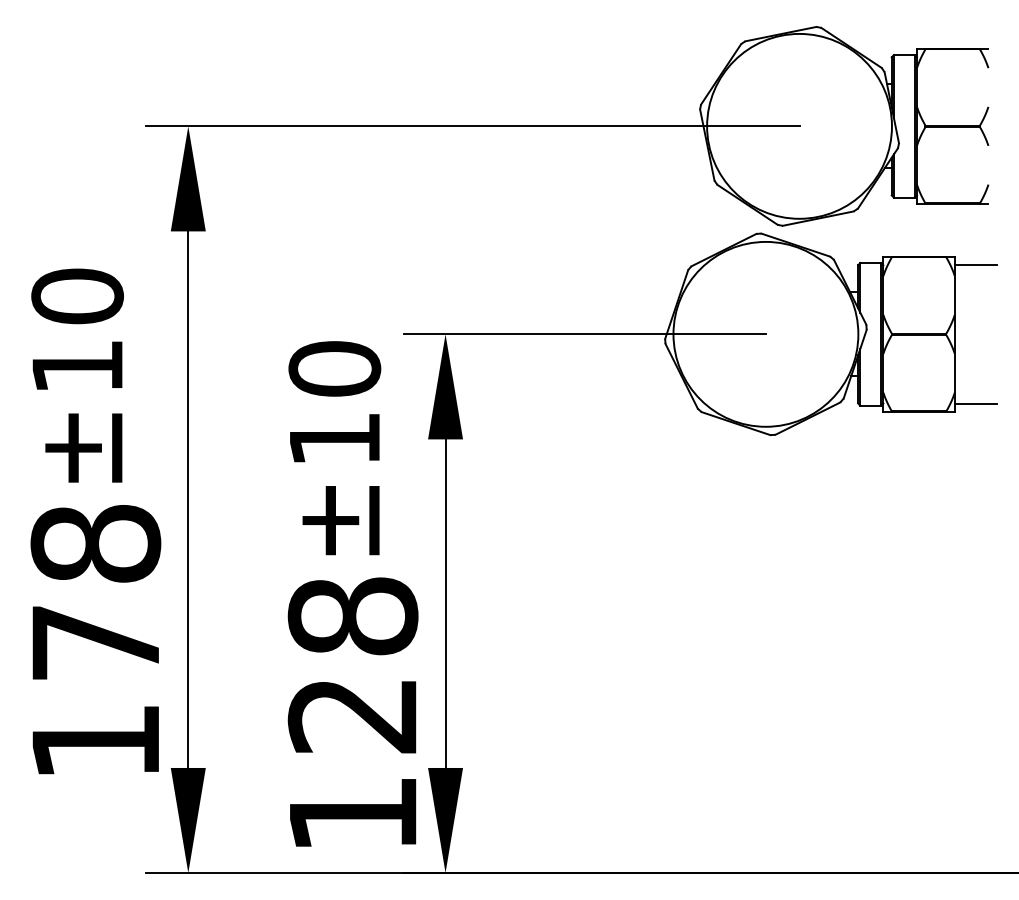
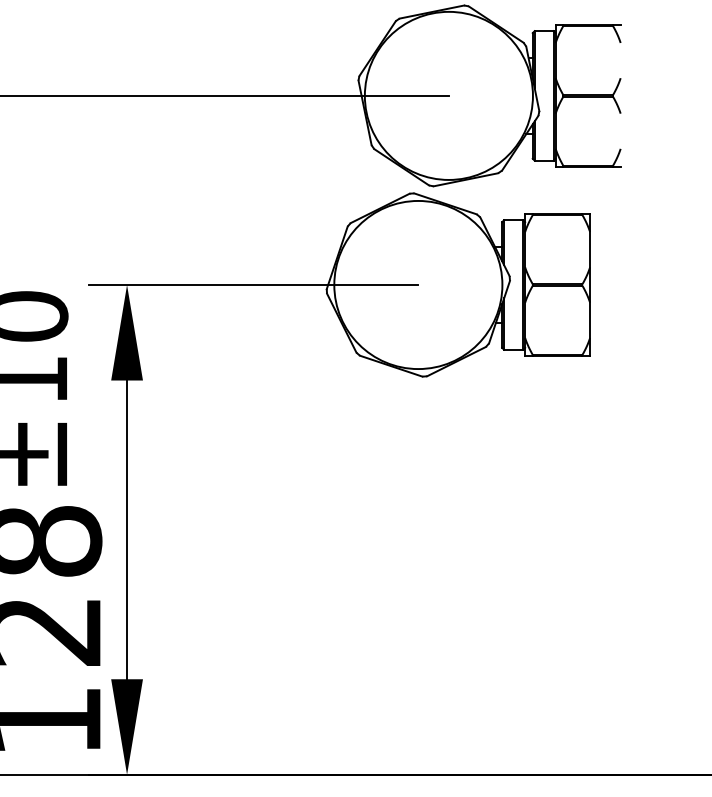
line: (975, 264) -> (608, 221), removed
line: (975, 404) -> (608, 348), removed

